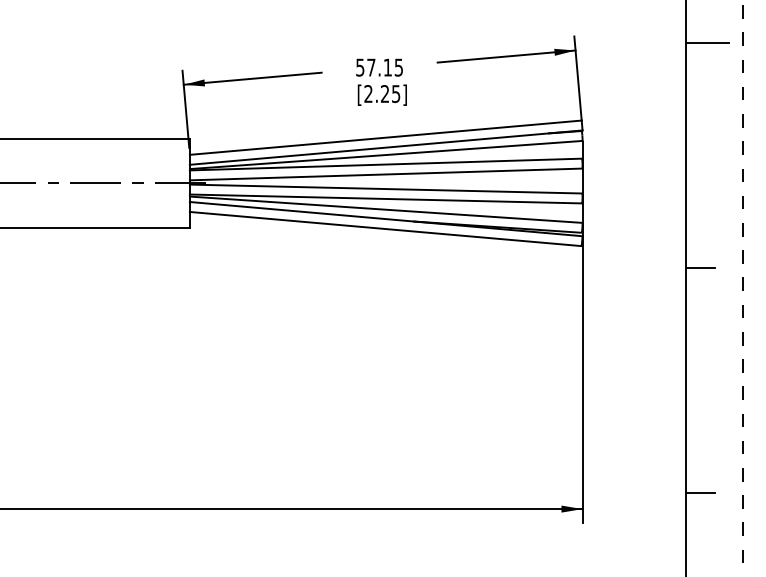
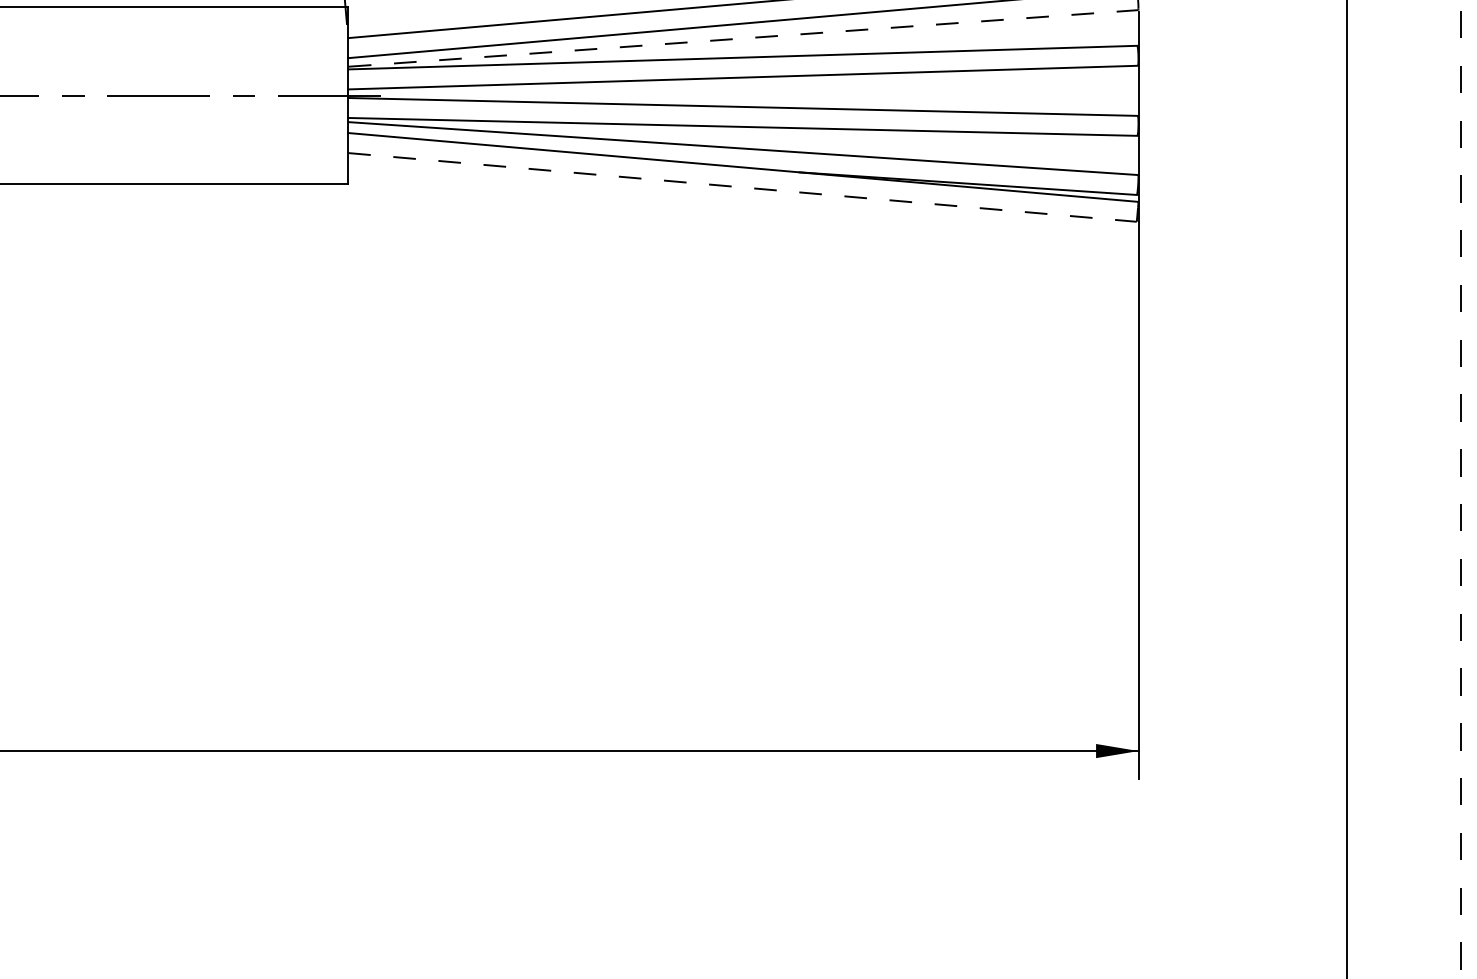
line: (386, 155) -> (743, 39), solid -> dashed
line: (385, 229) -> (741, 188), solid -> dashed
line: (700, 267) -> (1375, 264), removed
line: (700, 492) -> (1375, 717), removed

